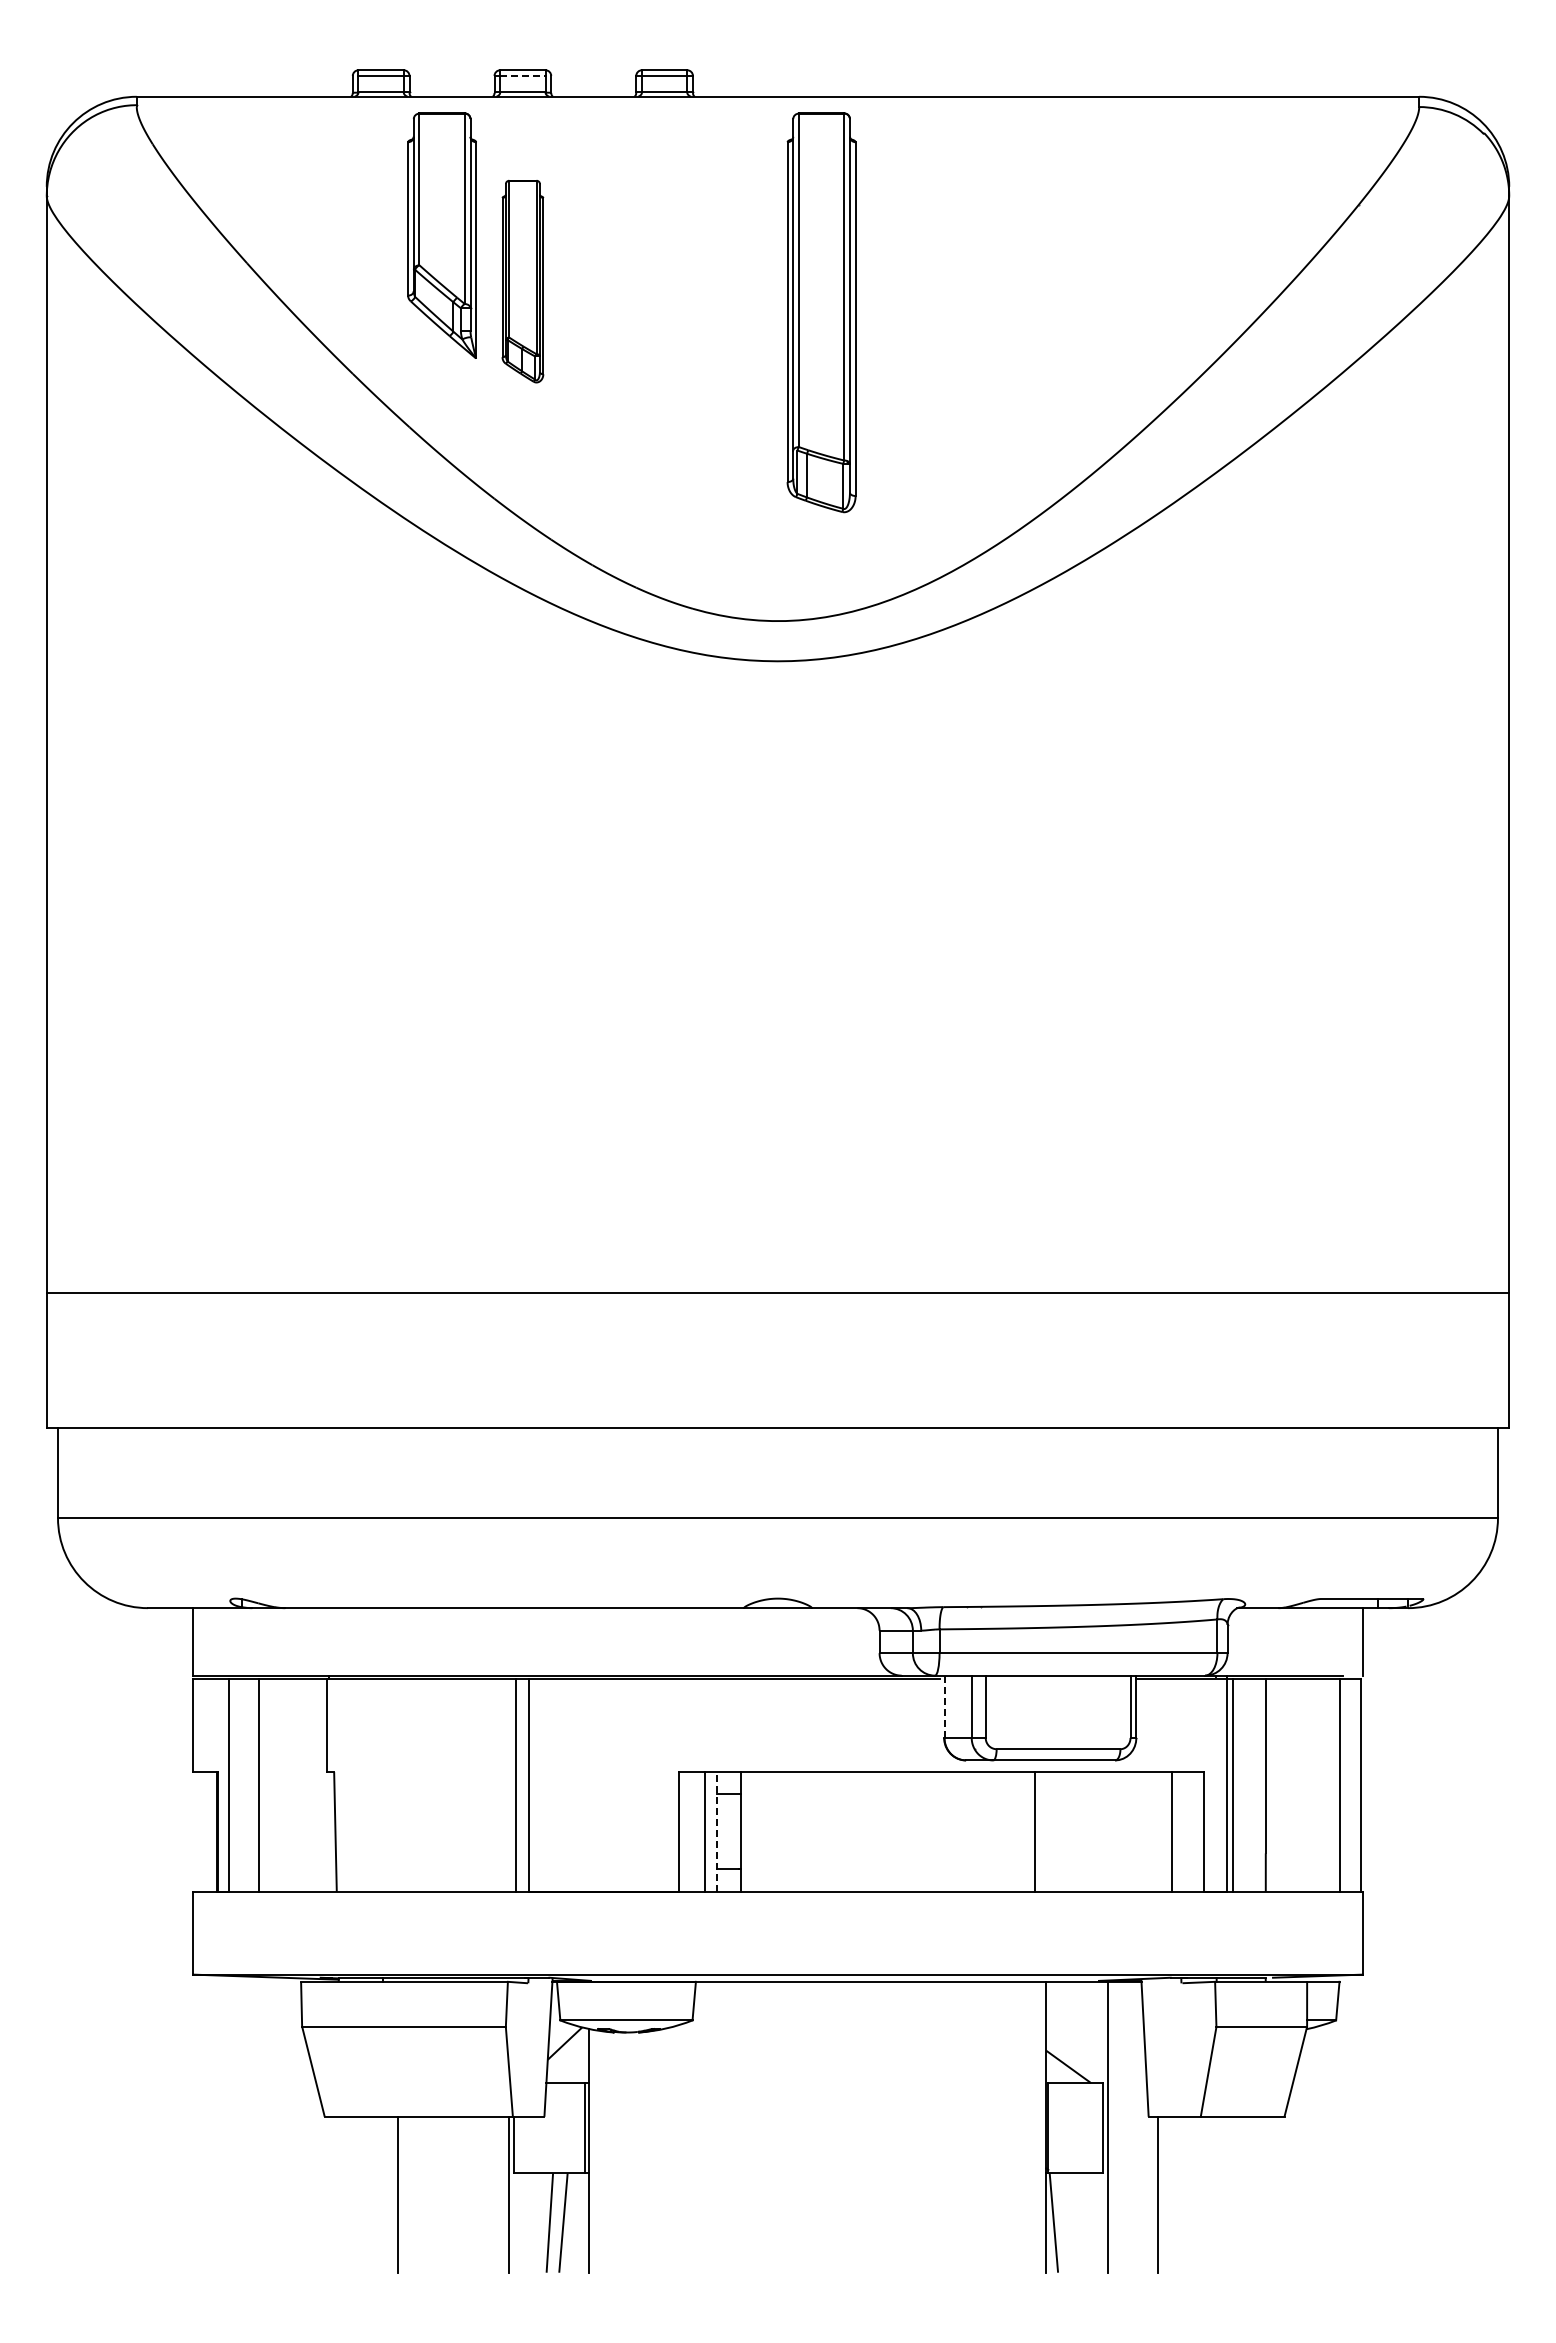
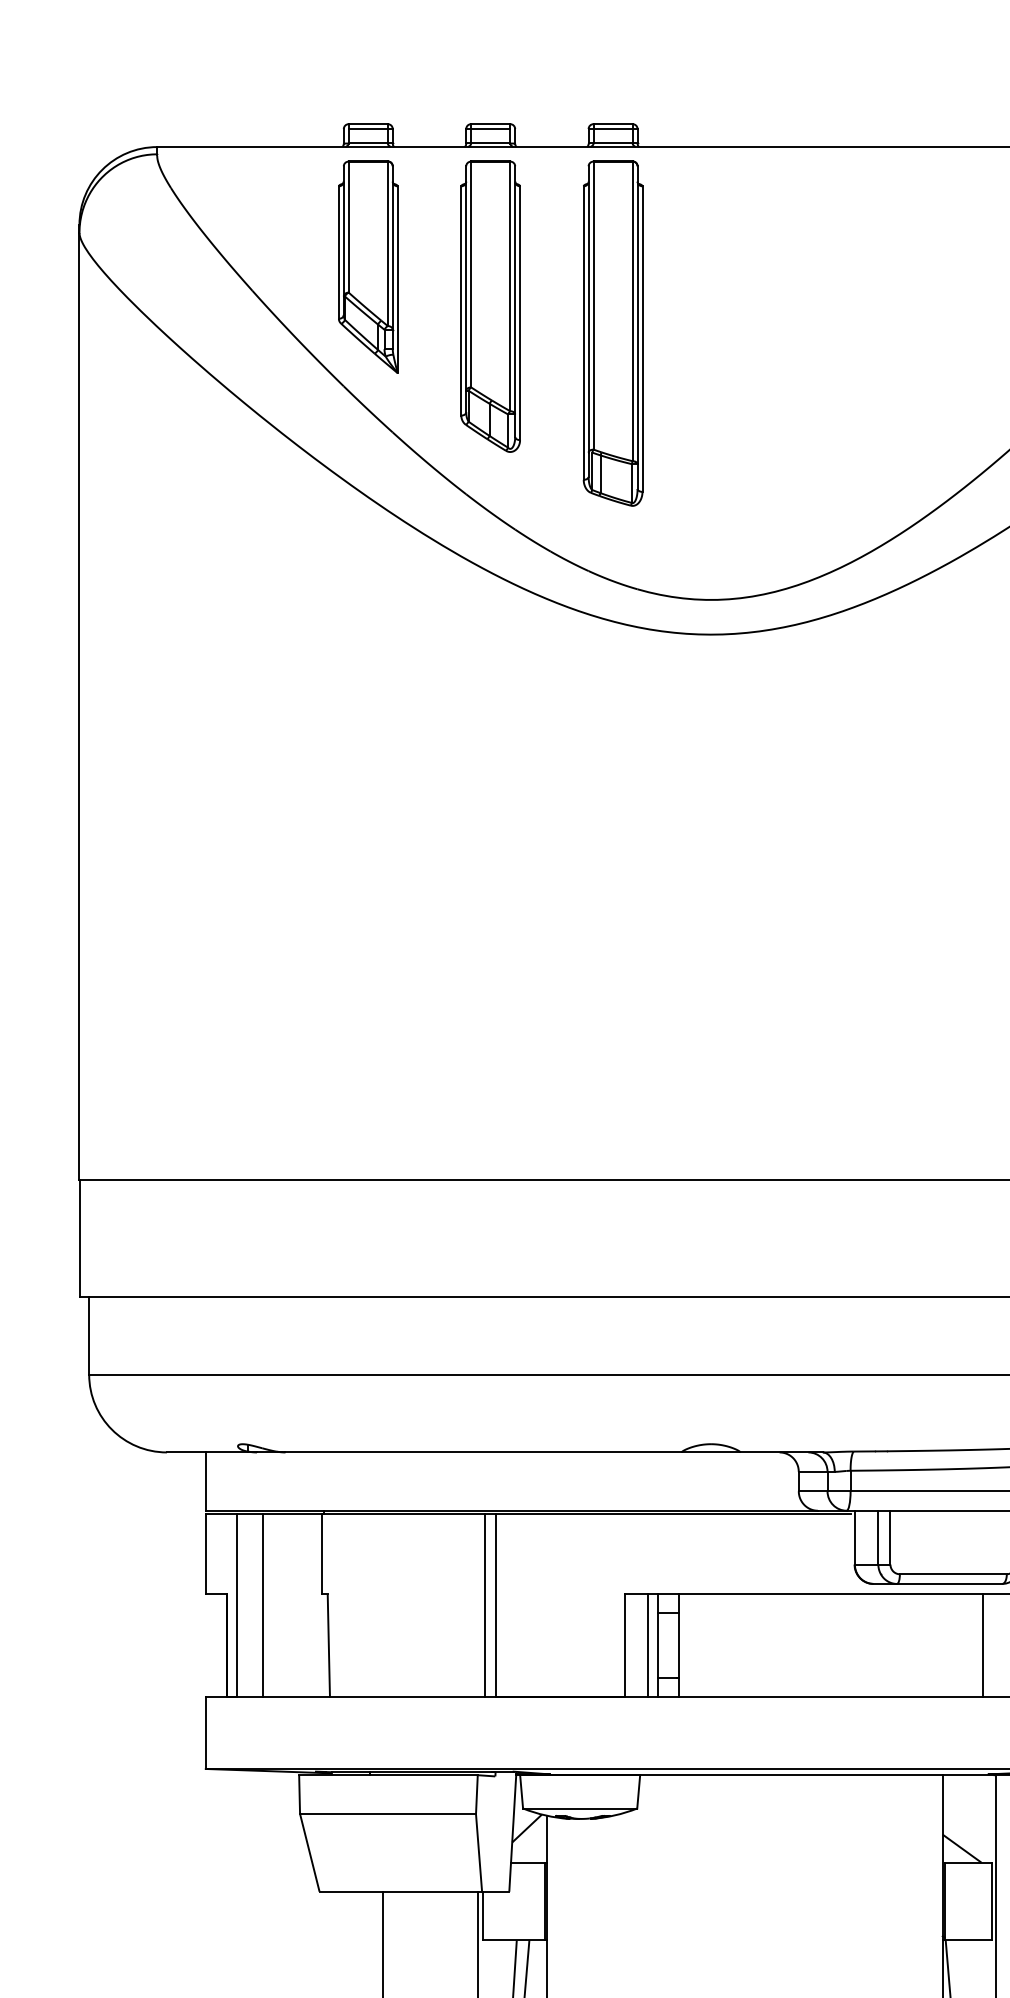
line: (522, 75) -> (490, 128), dashed -> solid
part: (441, 235) -> (367, 266), moved
part: (522, 281) -> (490, 306), size x1.67
part: (821, 312) -> (613, 333), moved
line: (944, 1707) -> (854, 1538), dashed -> solid
line: (716, 1831) -> (657, 1645), dashed -> solid
line: (1035, 1831) -> (982, 1645), moved

